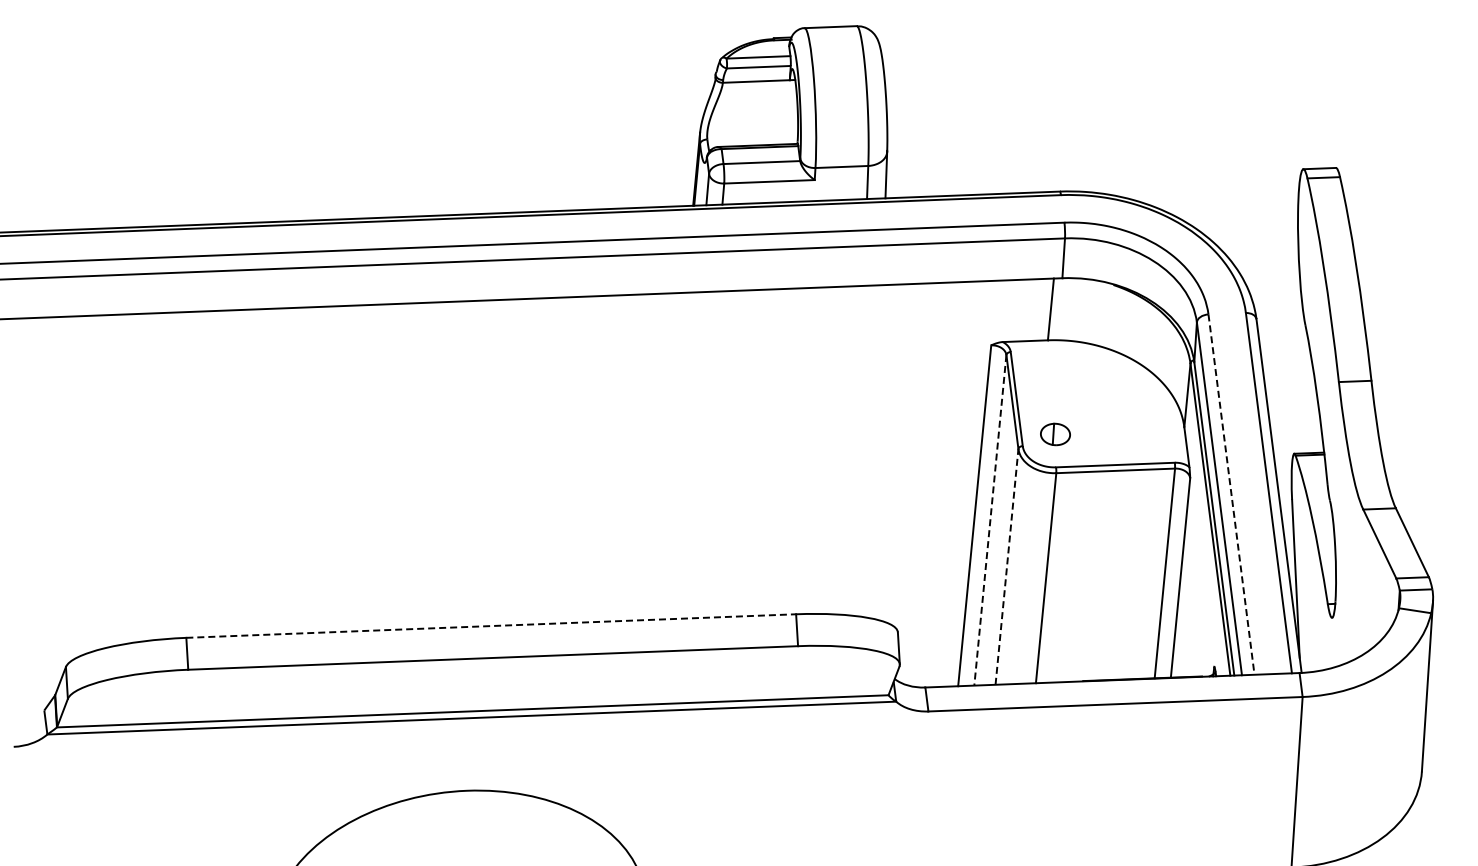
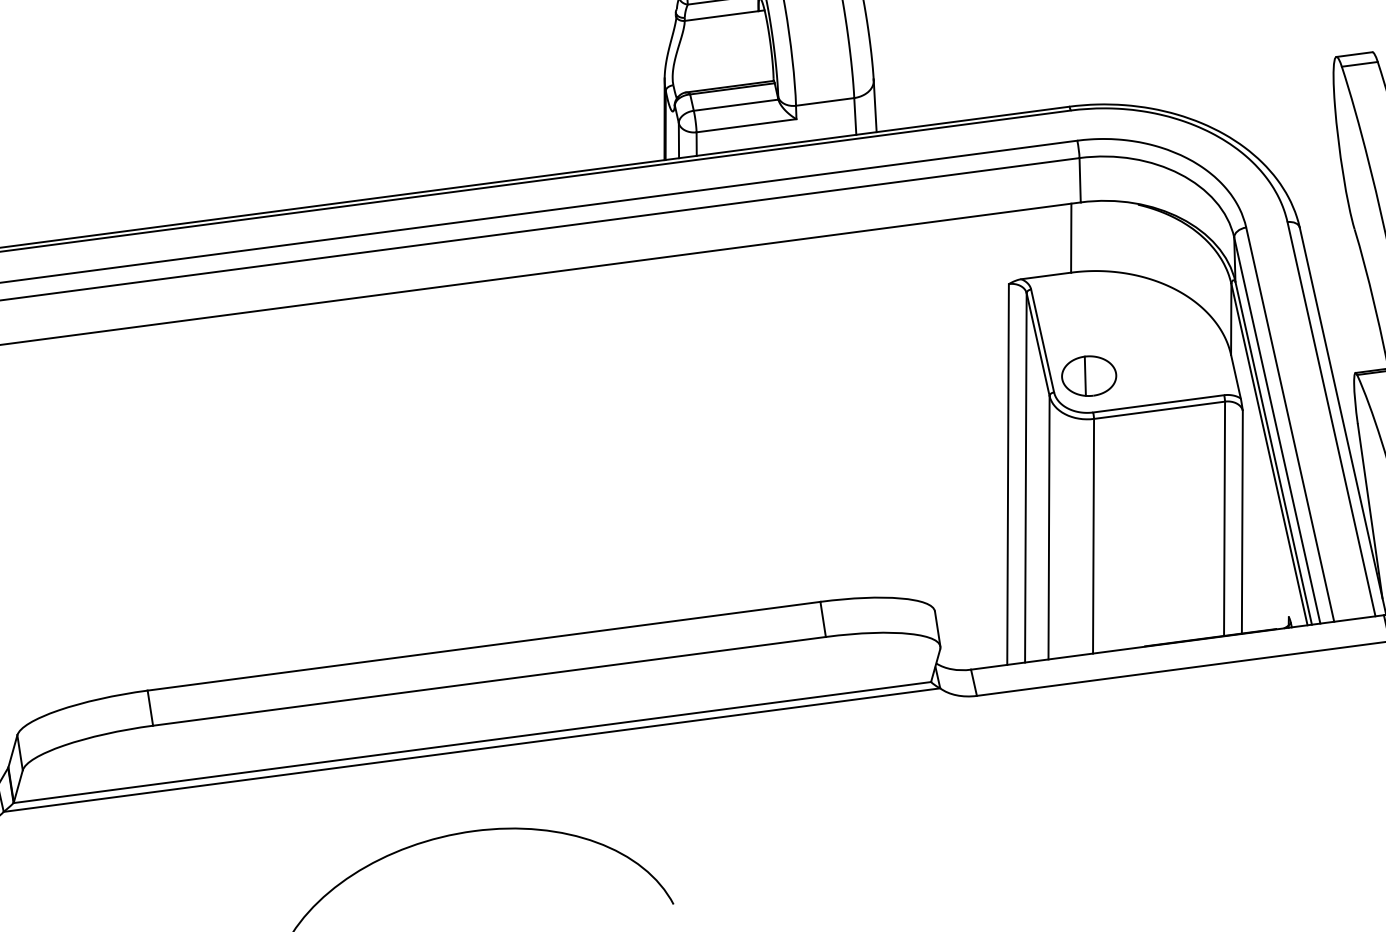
part: (1055, 434) -> (1089, 376), size x1.67
line: (1231, 494) -> (1290, 424), dashed -> solid
line: (990, 520) -> (1026, 478), dashed -> solid
line: (1007, 566) -> (1049, 527), dashed -> solid
line: (491, 626) -> (484, 646), dashed -> solid

